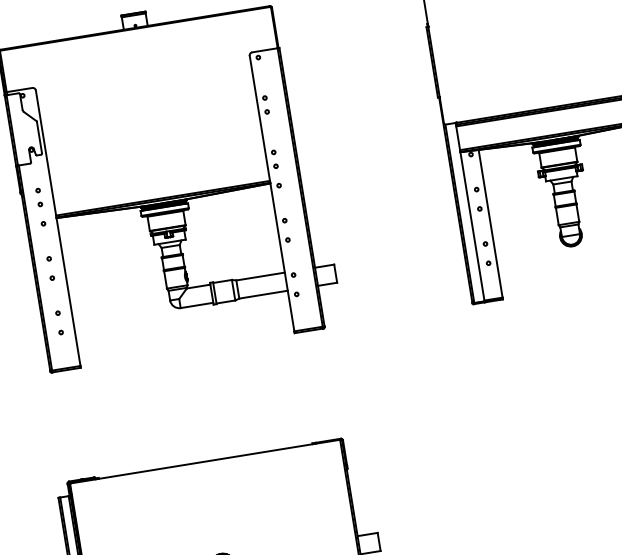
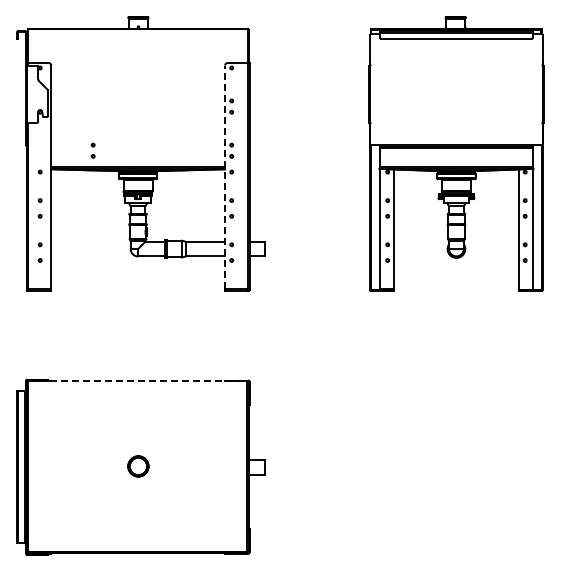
line: (272, 193) -> (225, 177), solid -> dashed
part: (38, 197) -> (92, 150), moved
line: (204, 462) -> (137, 381), solid -> dashed

